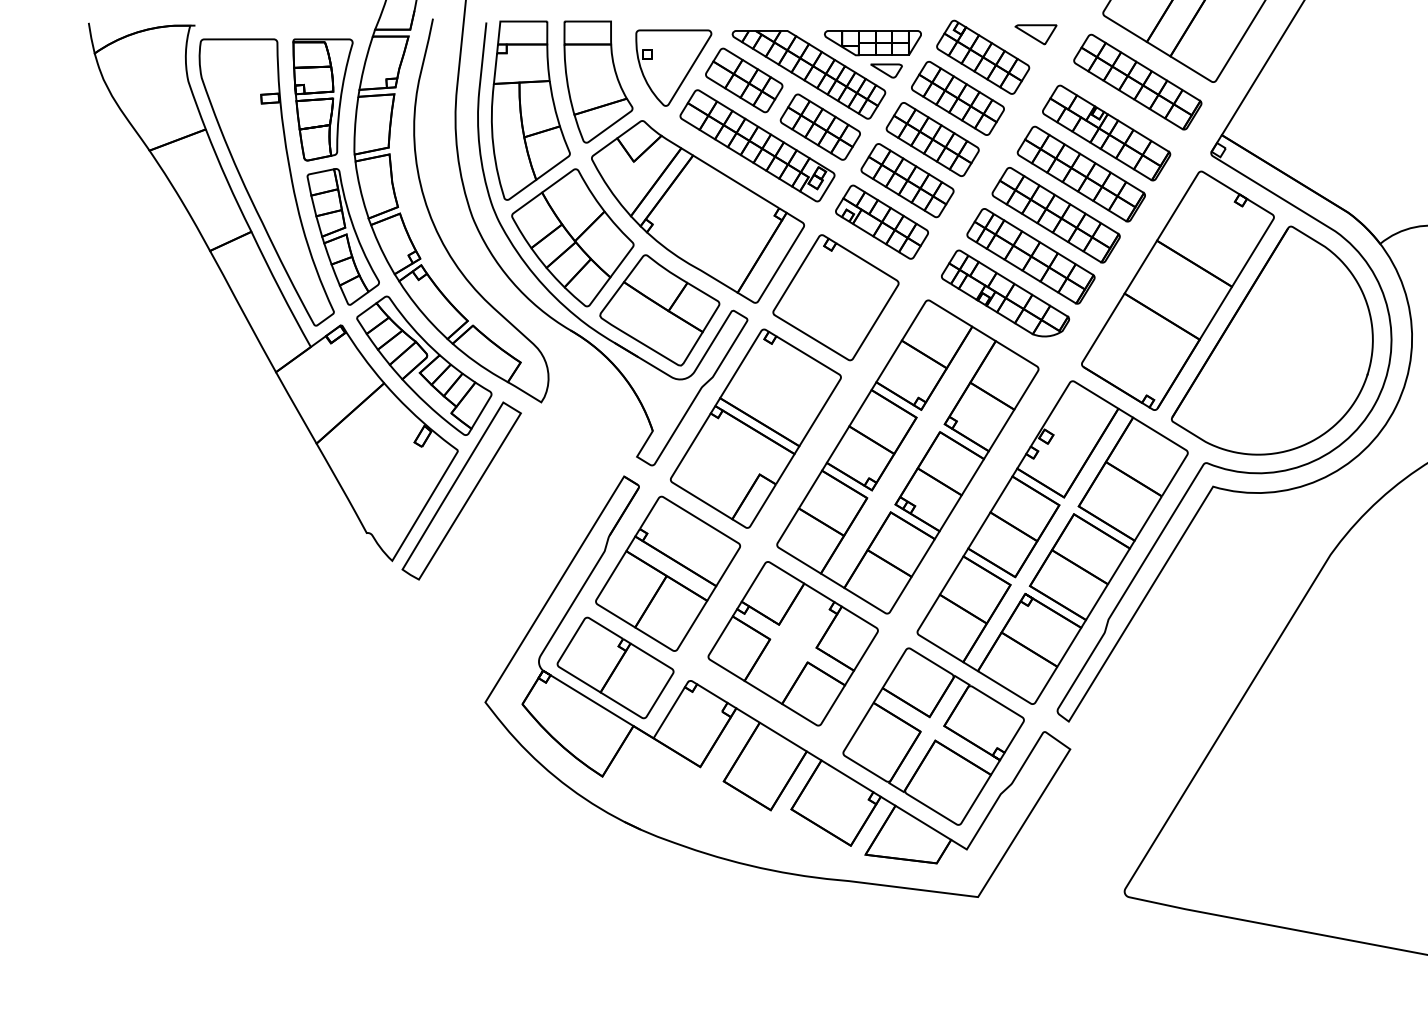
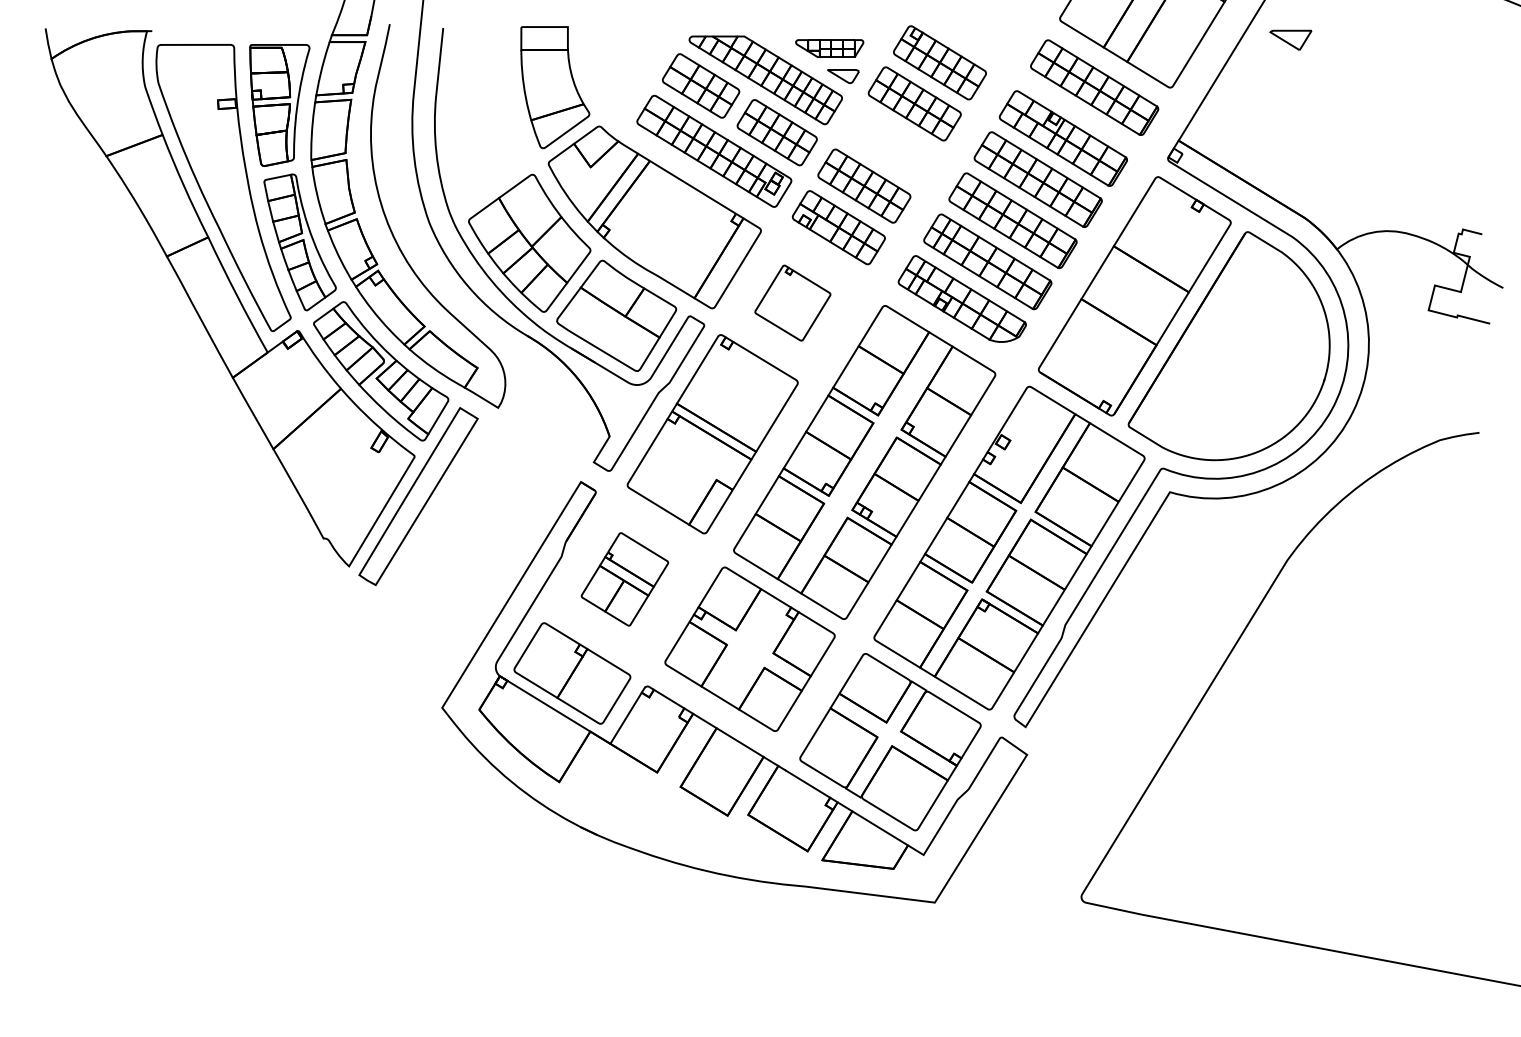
part: (1035, 33) -> (1290, 39), moved
part: (872, 42) -> (829, 48), size x0.7
part: (673, 67) -> (630, 73), removed
part: (530, 110) -> (487, 116), removed
part: (932, 138) -> (889, 144), removed
part: (835, 296) -> (792, 302), size x0.6
part: (667, 573) -> (624, 579), size x0.6

